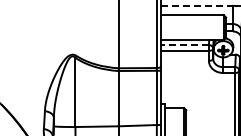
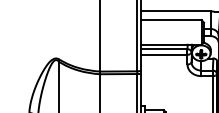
line: (196, 5) -> (175, 11), dashed -> solid
line: (184, 45) -> (163, 49), dashed -> solid

